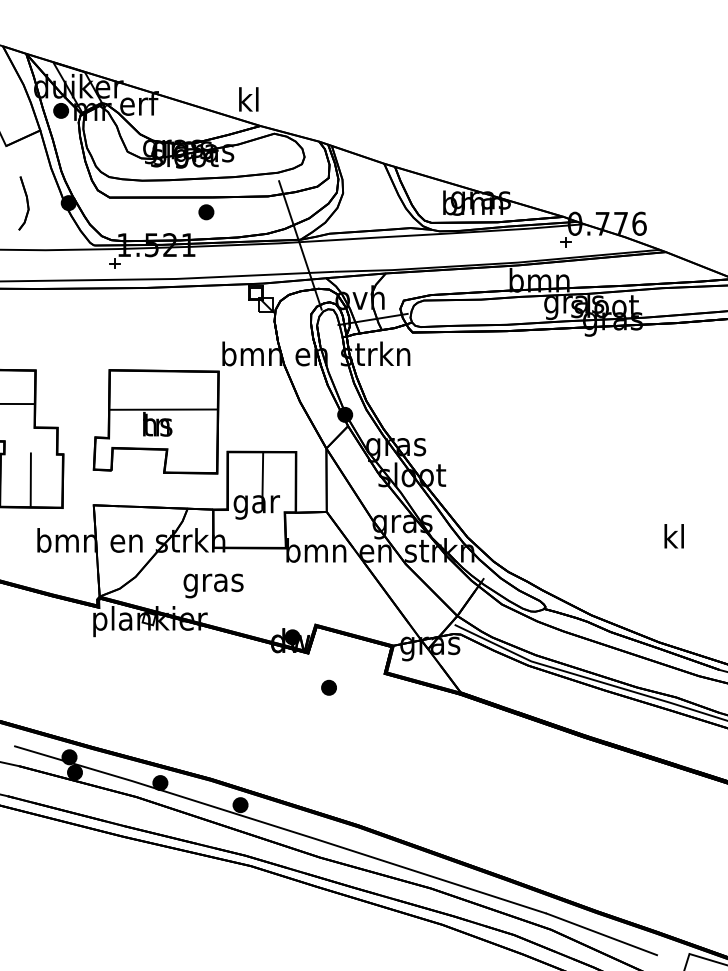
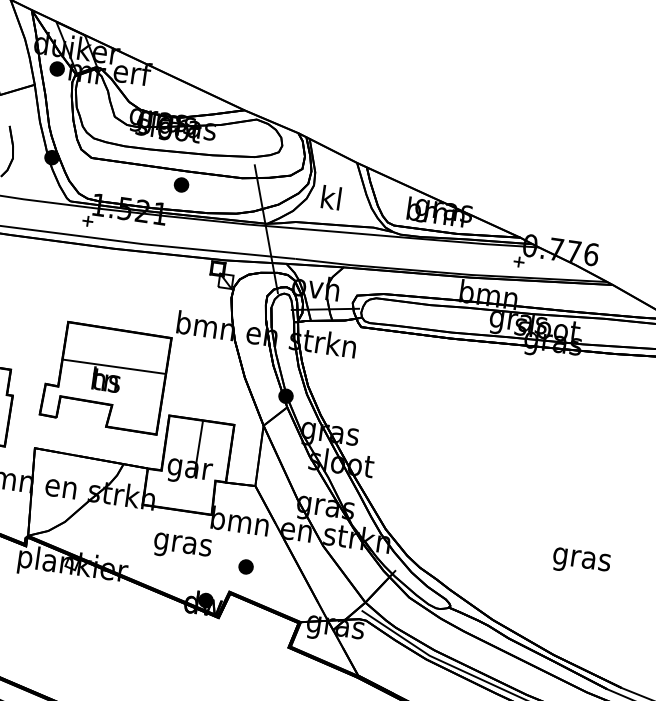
text: (248, 99) -> (331, 197), moved
text: (674, 539) -> (582, 559), kl -> gras
text: (213, 585) -> (182, 546), moved
part: (328, 687) -> (245, 566), moved

